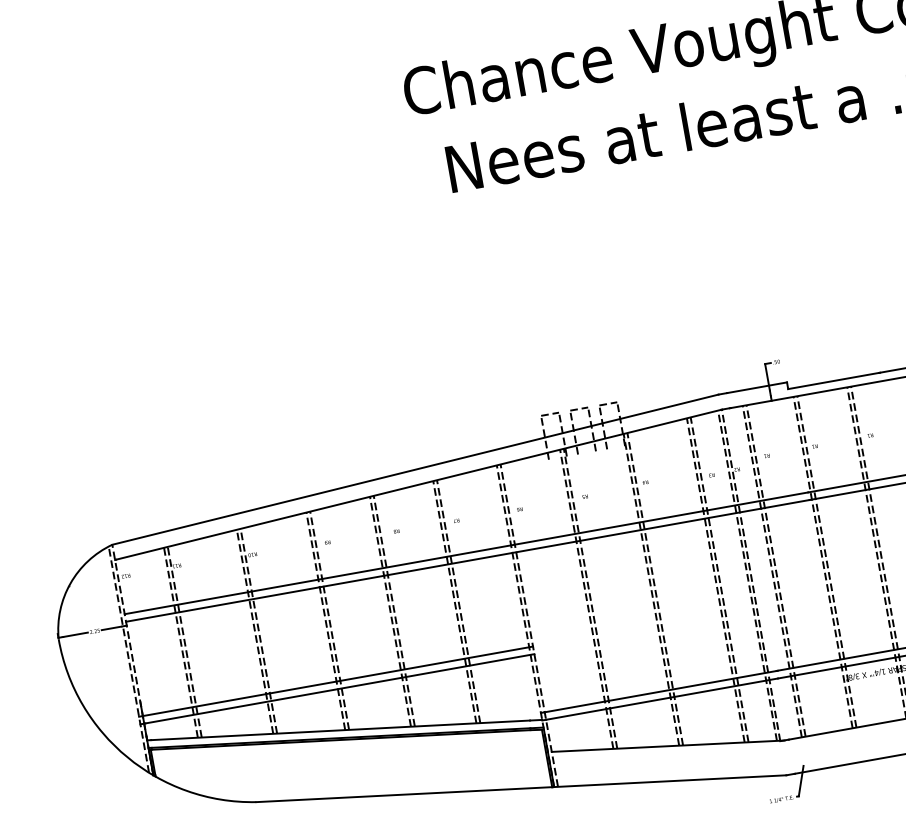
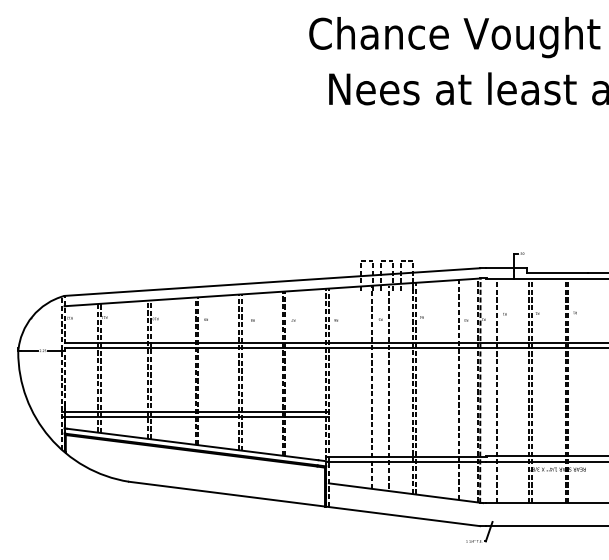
line: (771, 571) -> (494, 390), removed
line: (715, 579) -> (456, 389), removed
line: (586, 598) -> (388, 386), moved

